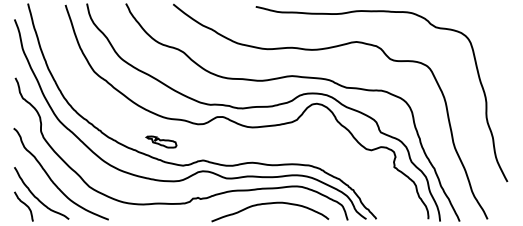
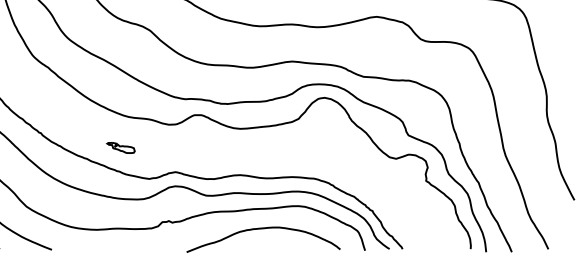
part: (161, 141) -> (121, 147), size x0.7

